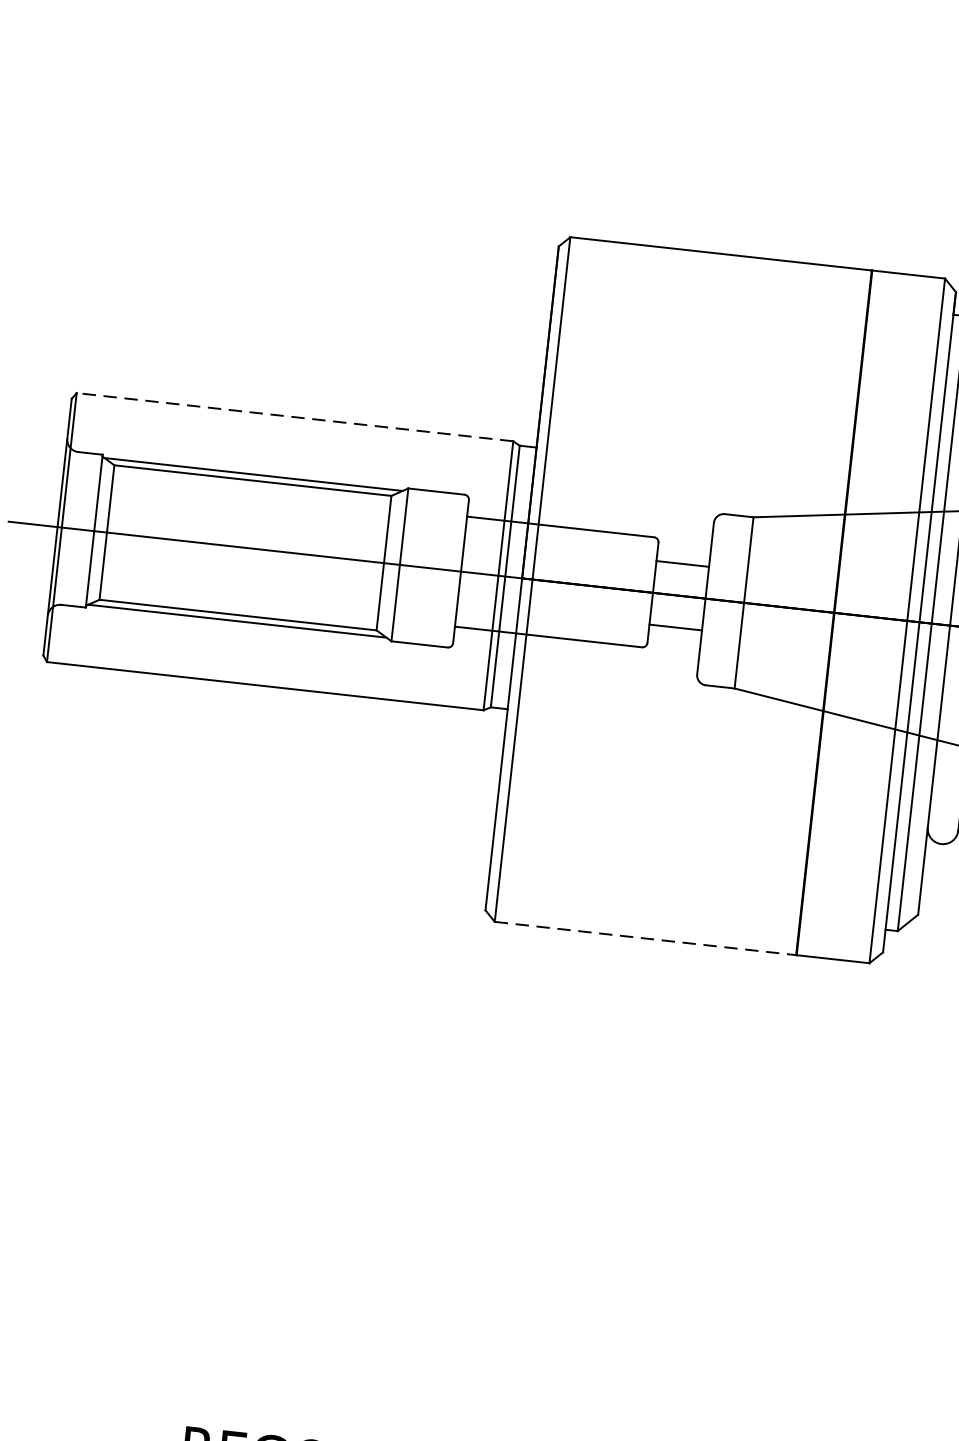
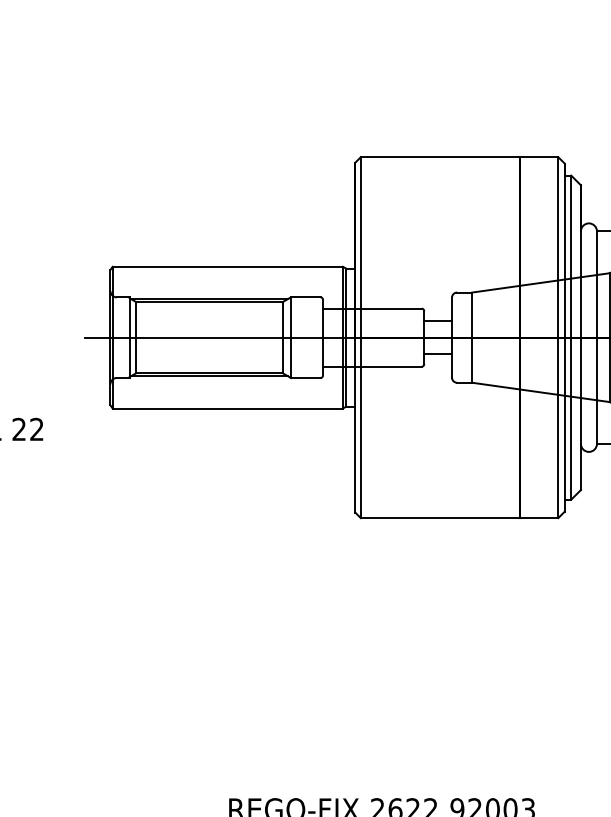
line: (294, 416) -> (227, 266), dashed -> solid
line: (645, 939) -> (440, 518), dashed -> solid

